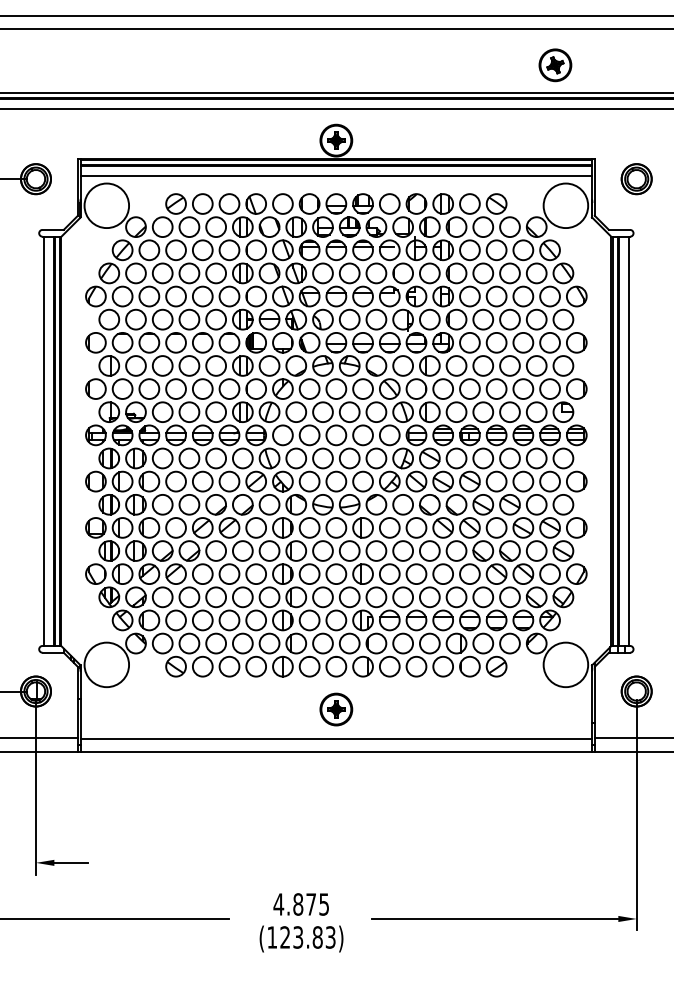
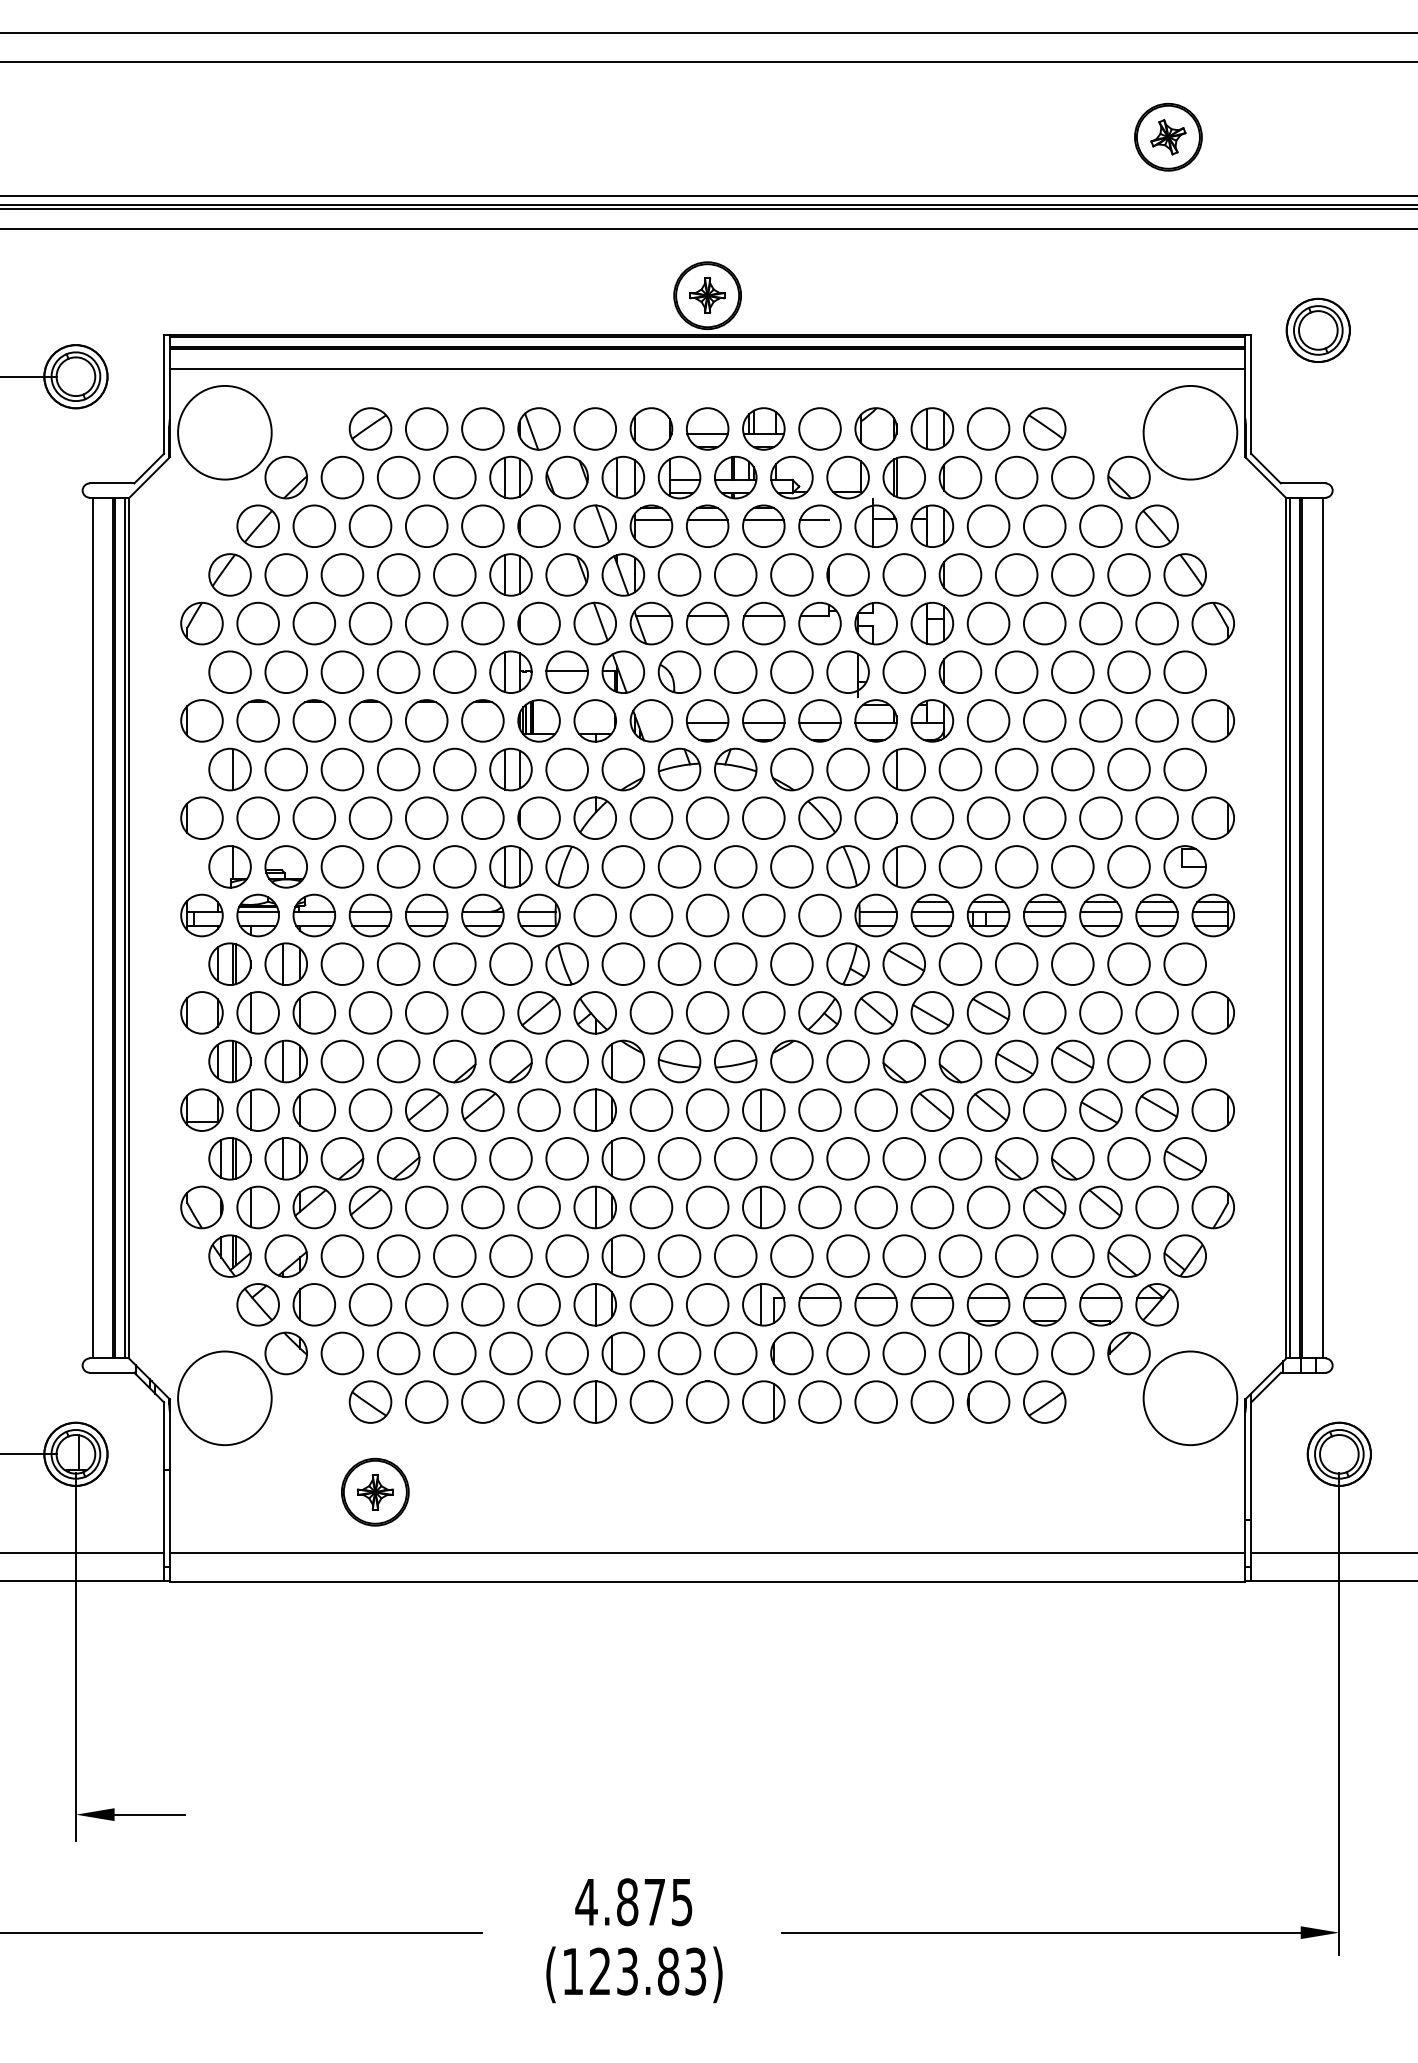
part: (636, 179) -> (1317, 331), moved
part: (336, 709) -> (375, 1492), moved

